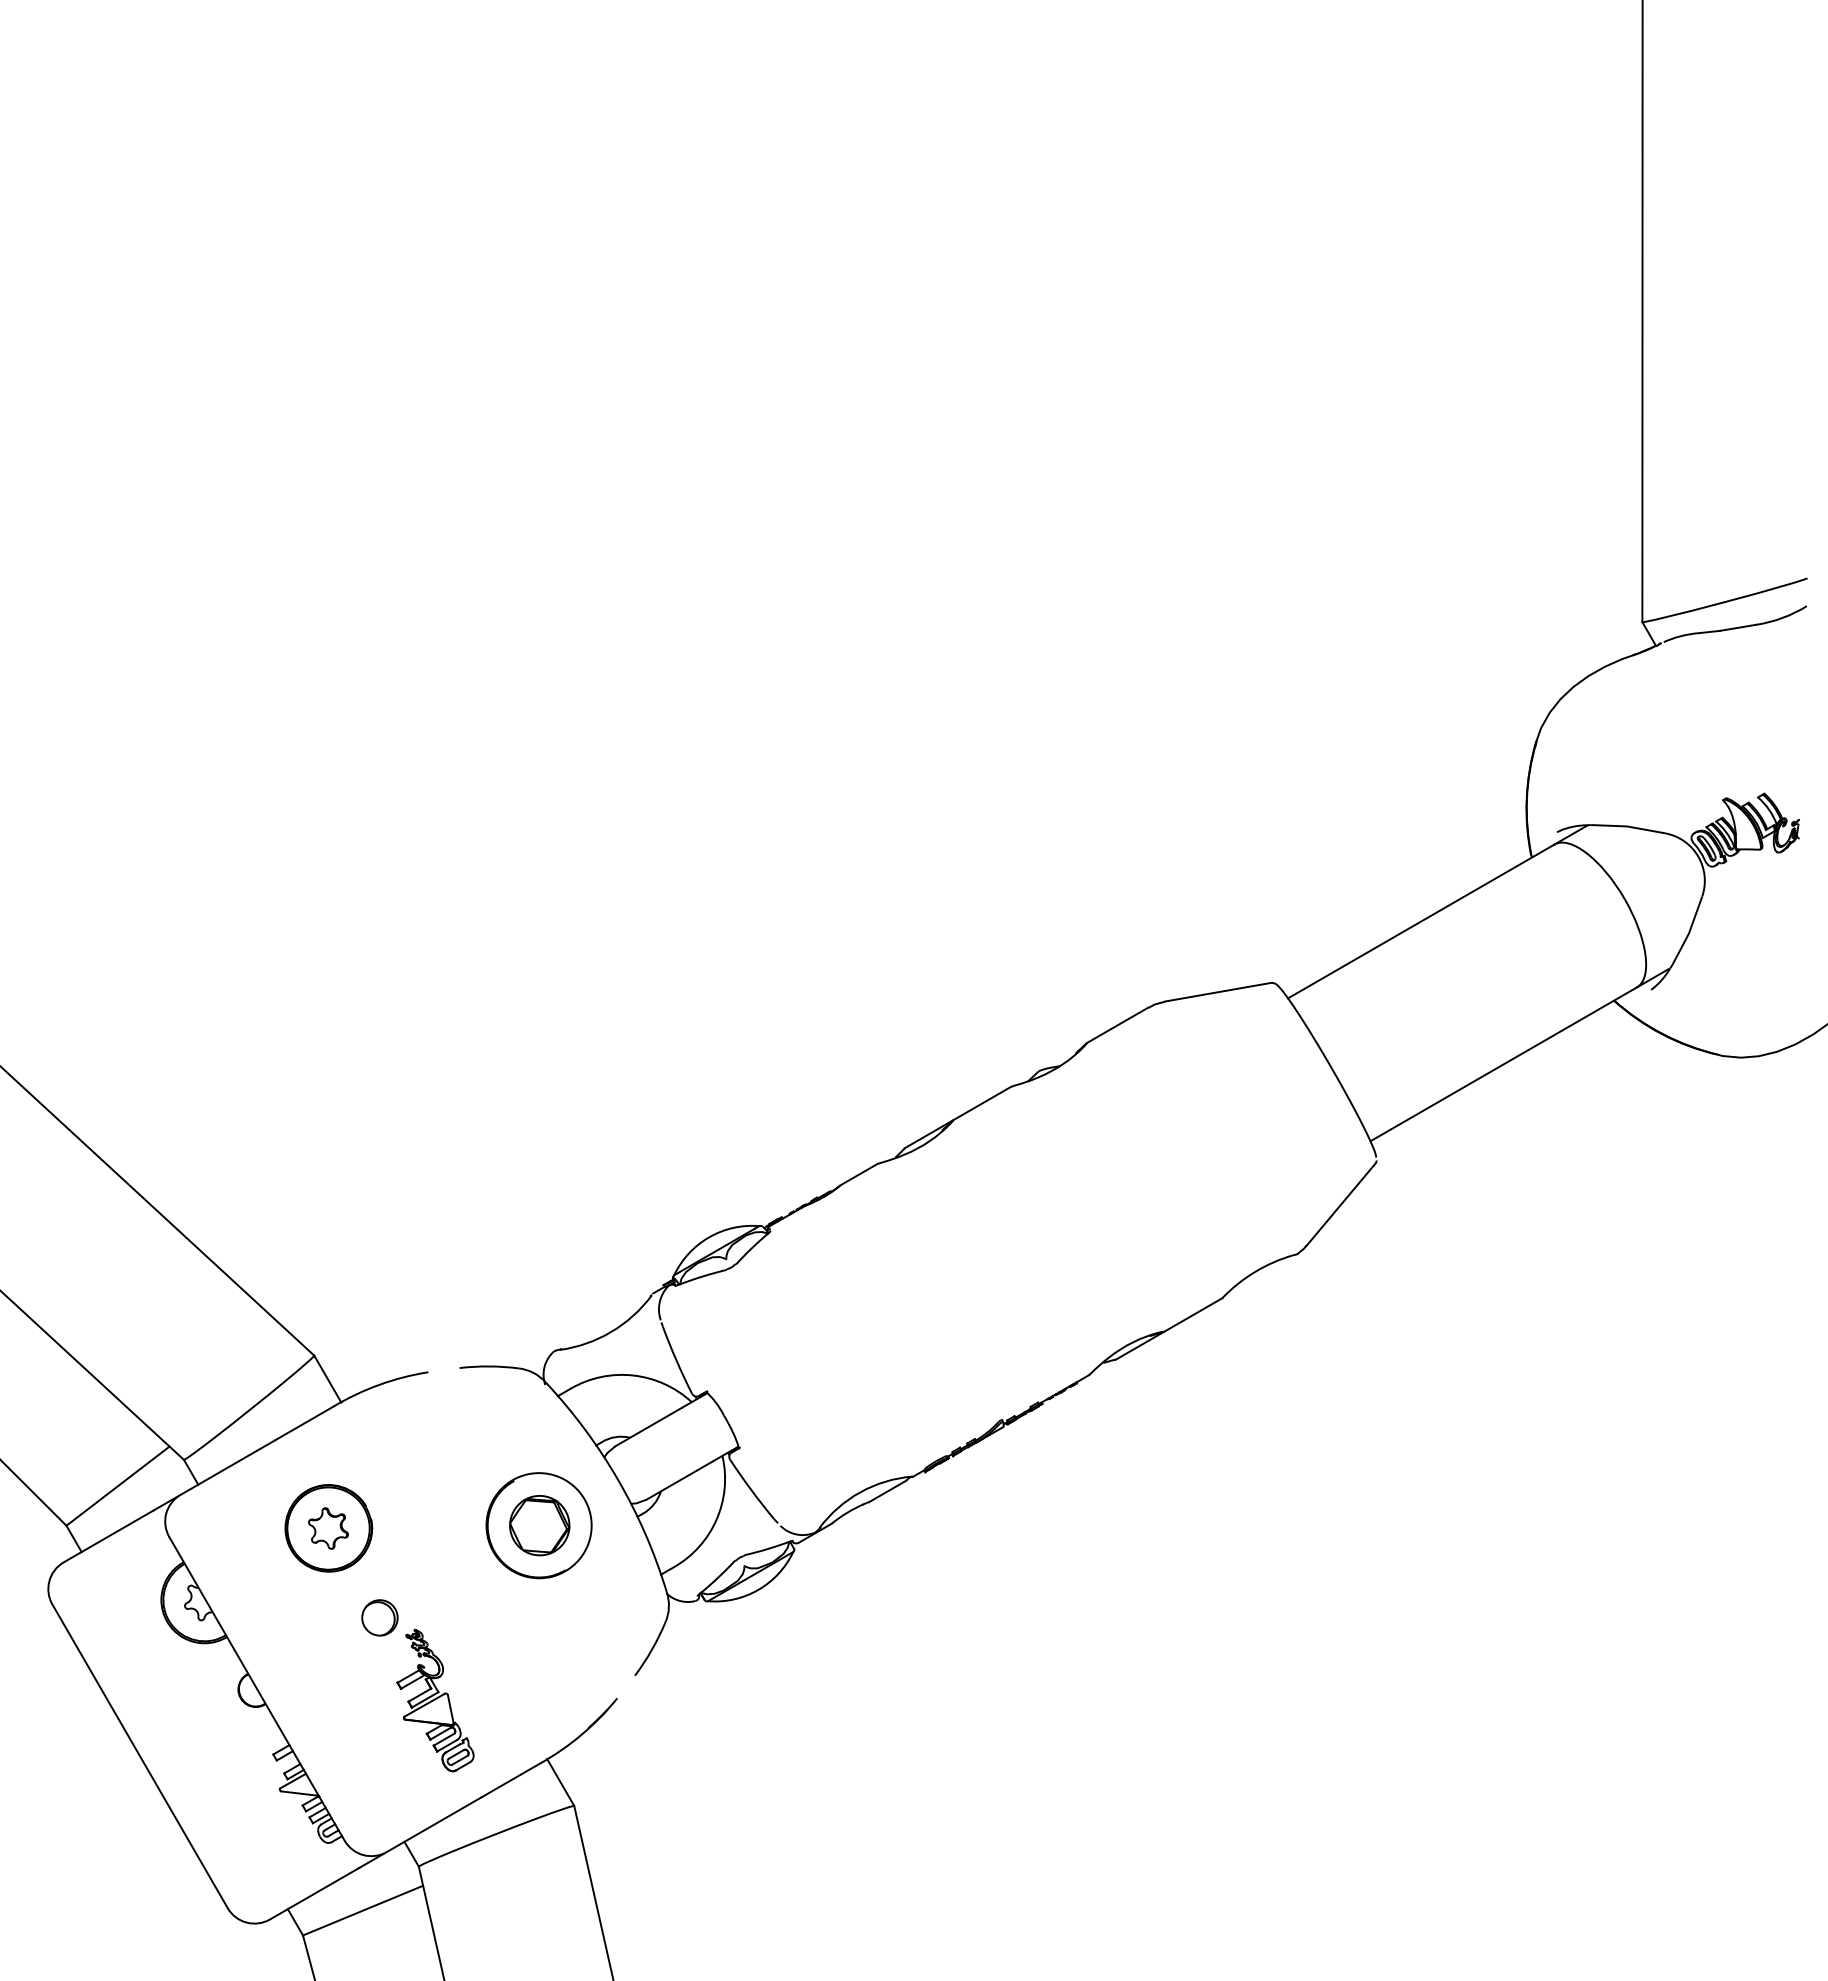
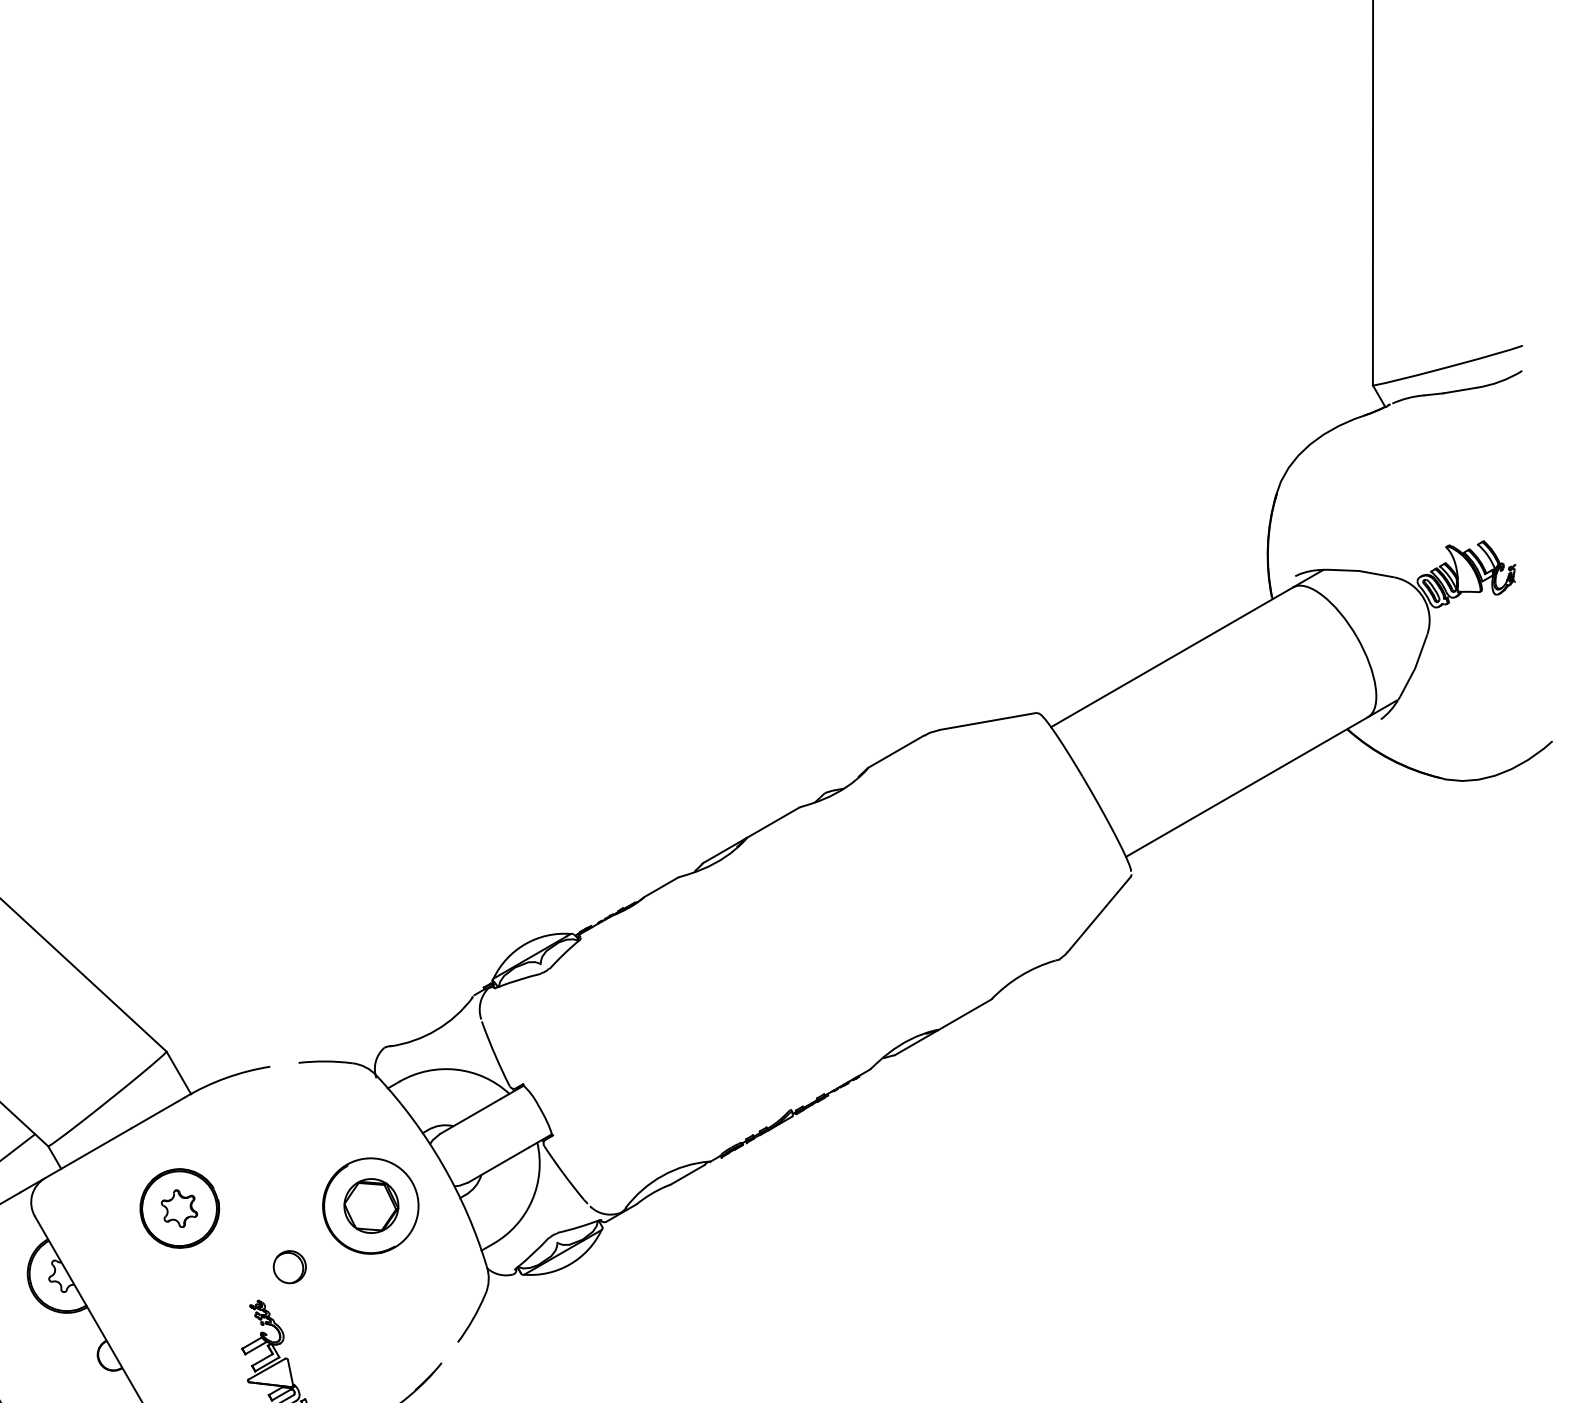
part: (379, 1617) -> (289, 1266), moved

